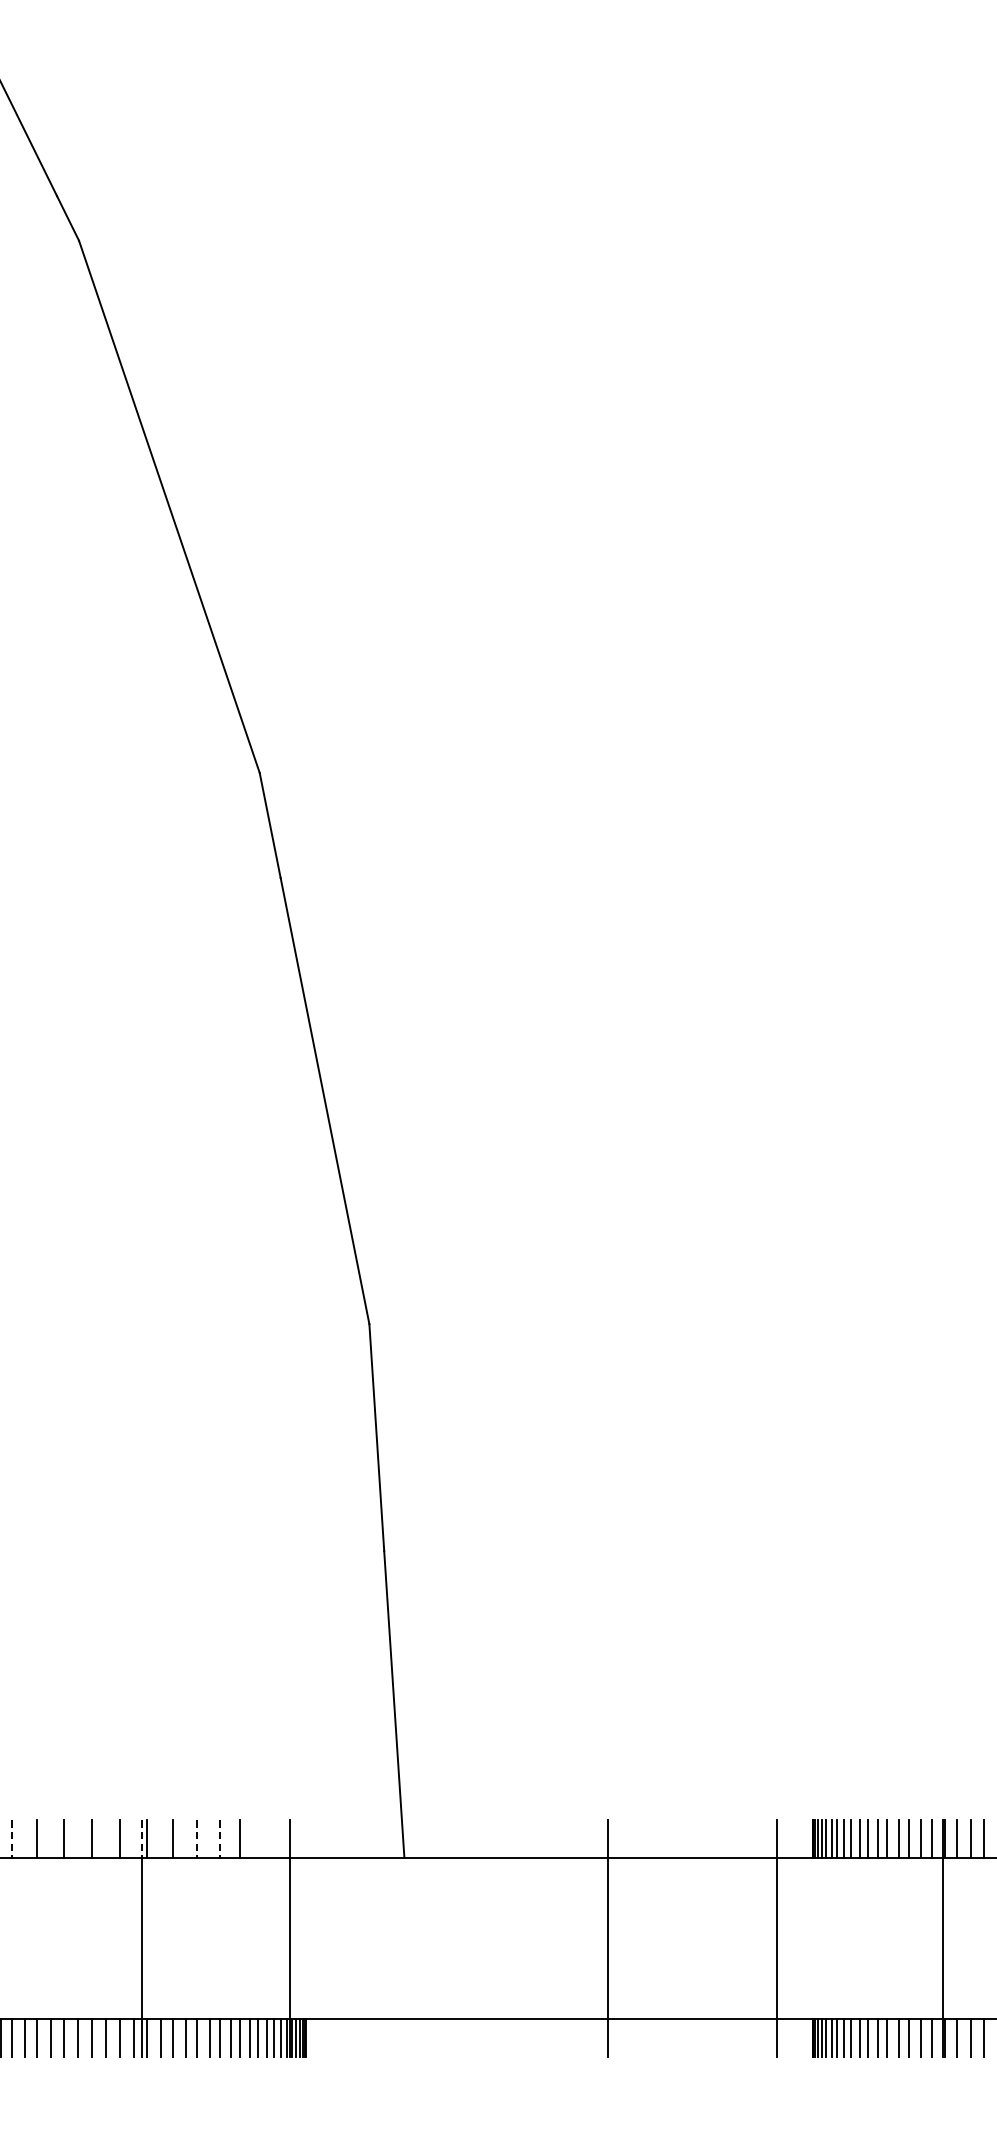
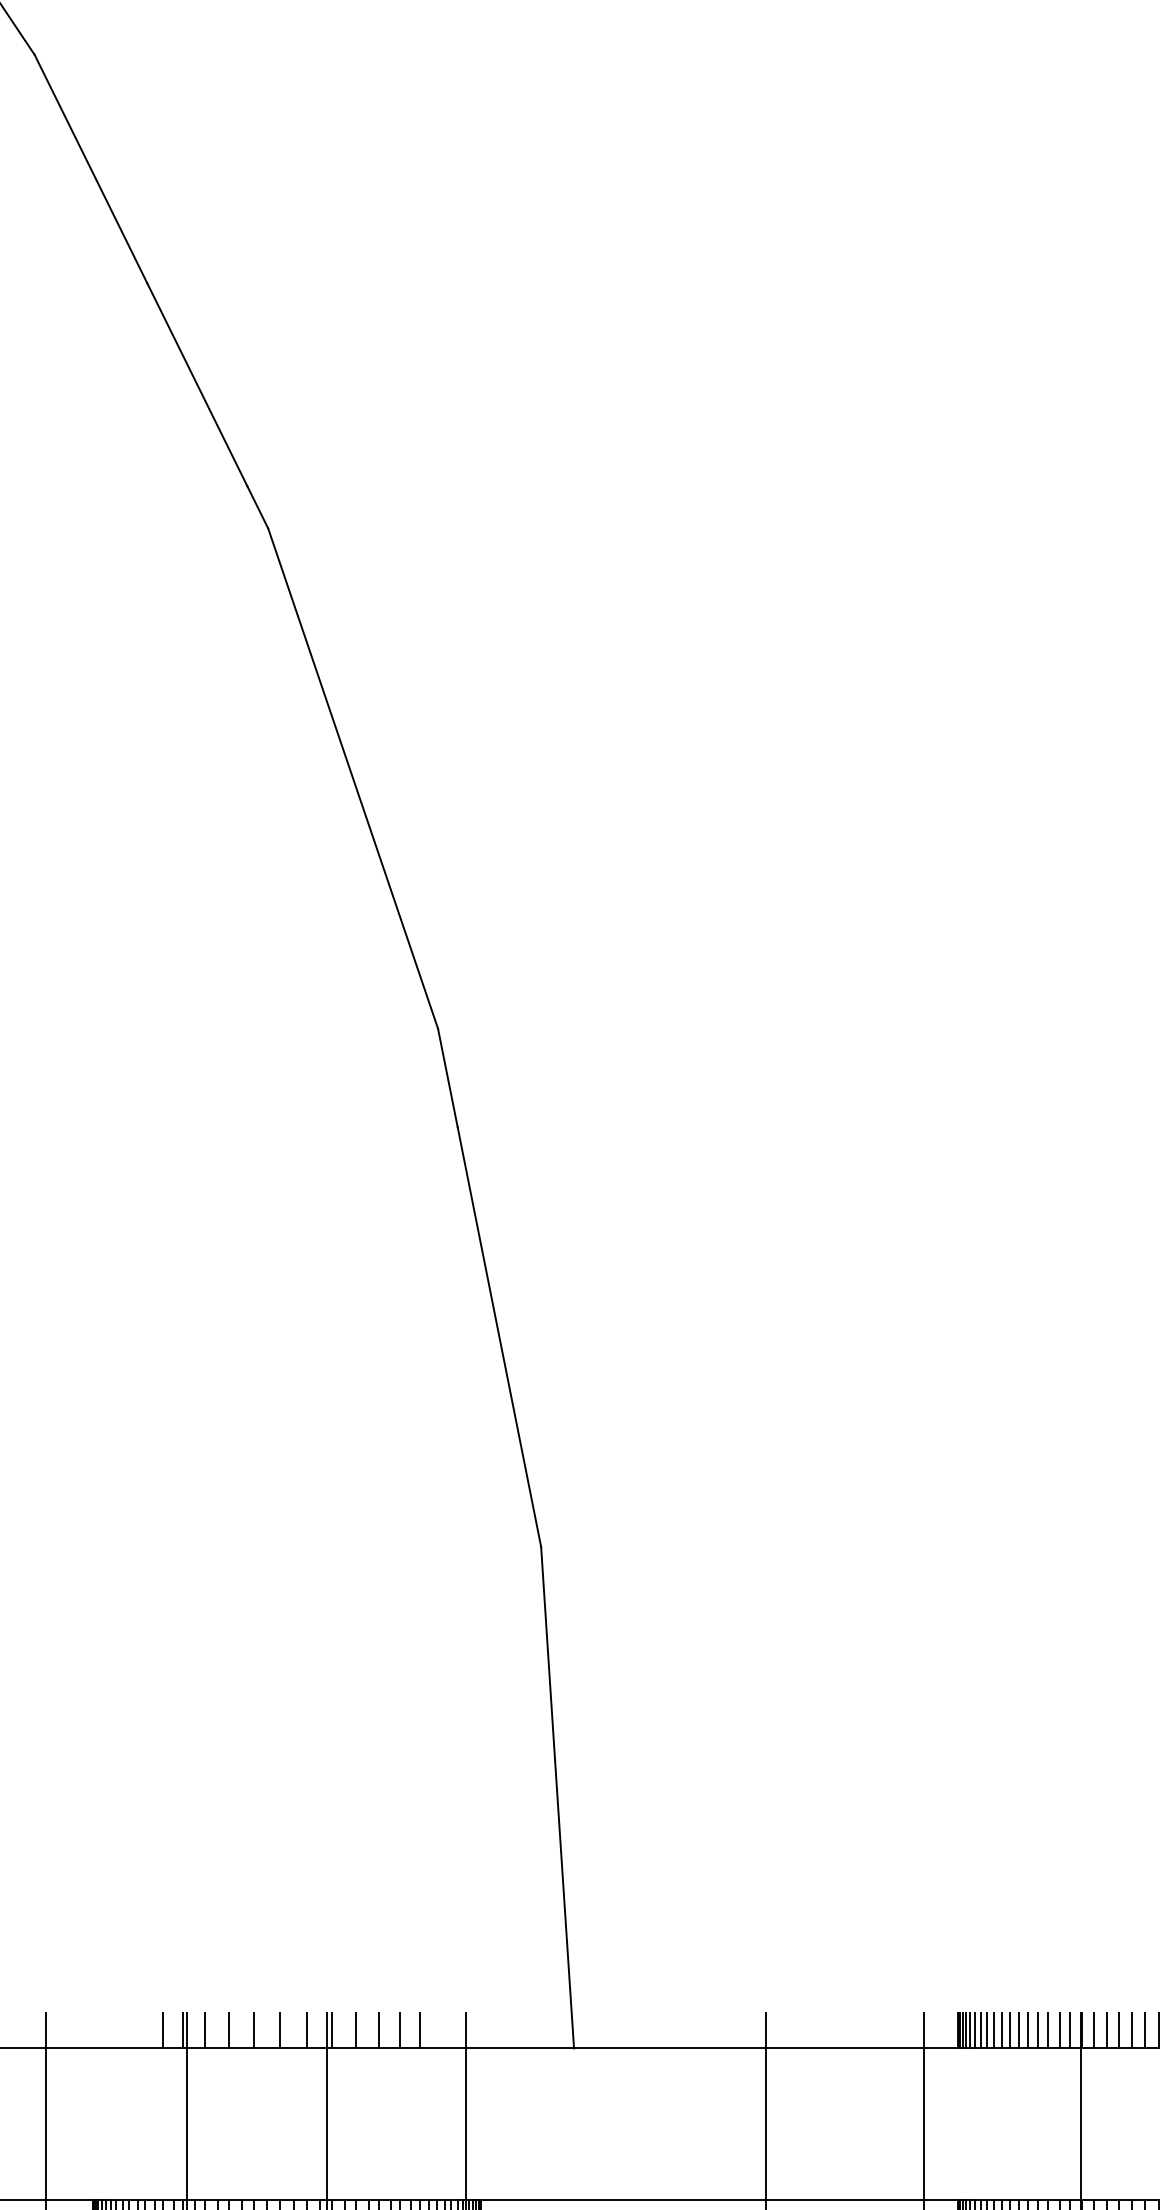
line: (12, 1838) -> (205, 2030), dashed -> solid
line: (142, 1838) -> (327, 2030), dashed -> solid
line: (197, 1838) -> (379, 2030), dashed -> solid
line: (219, 1838) -> (400, 2030), dashed -> solid

